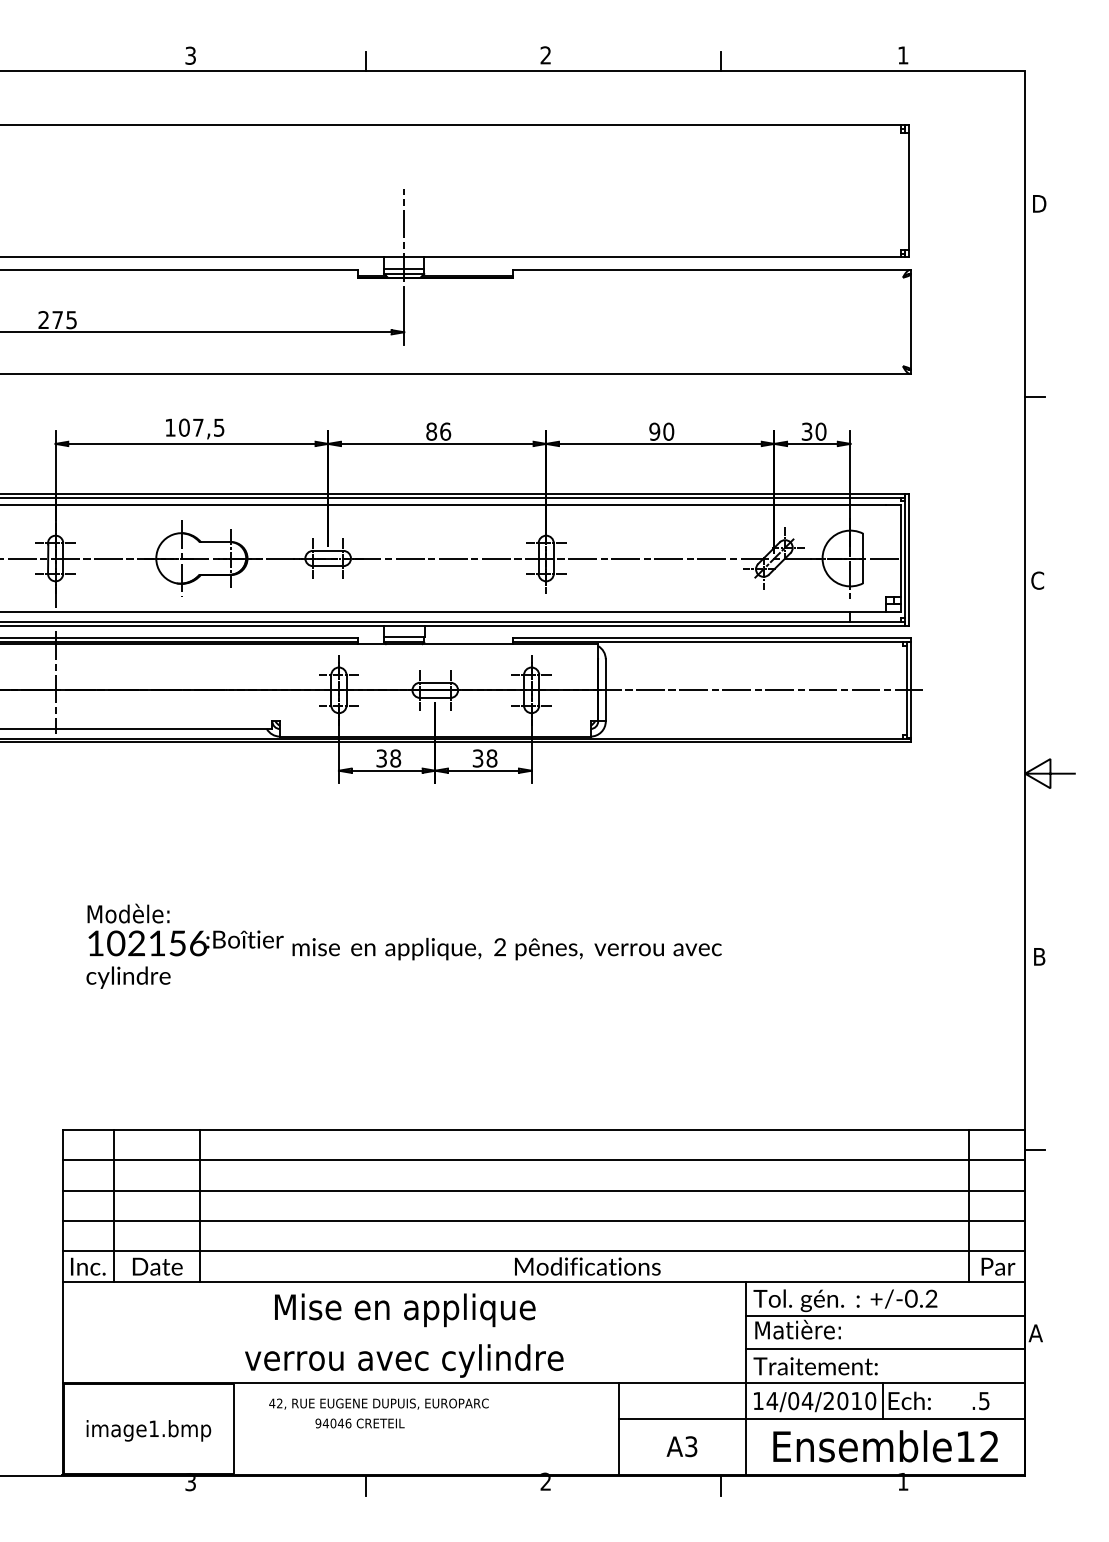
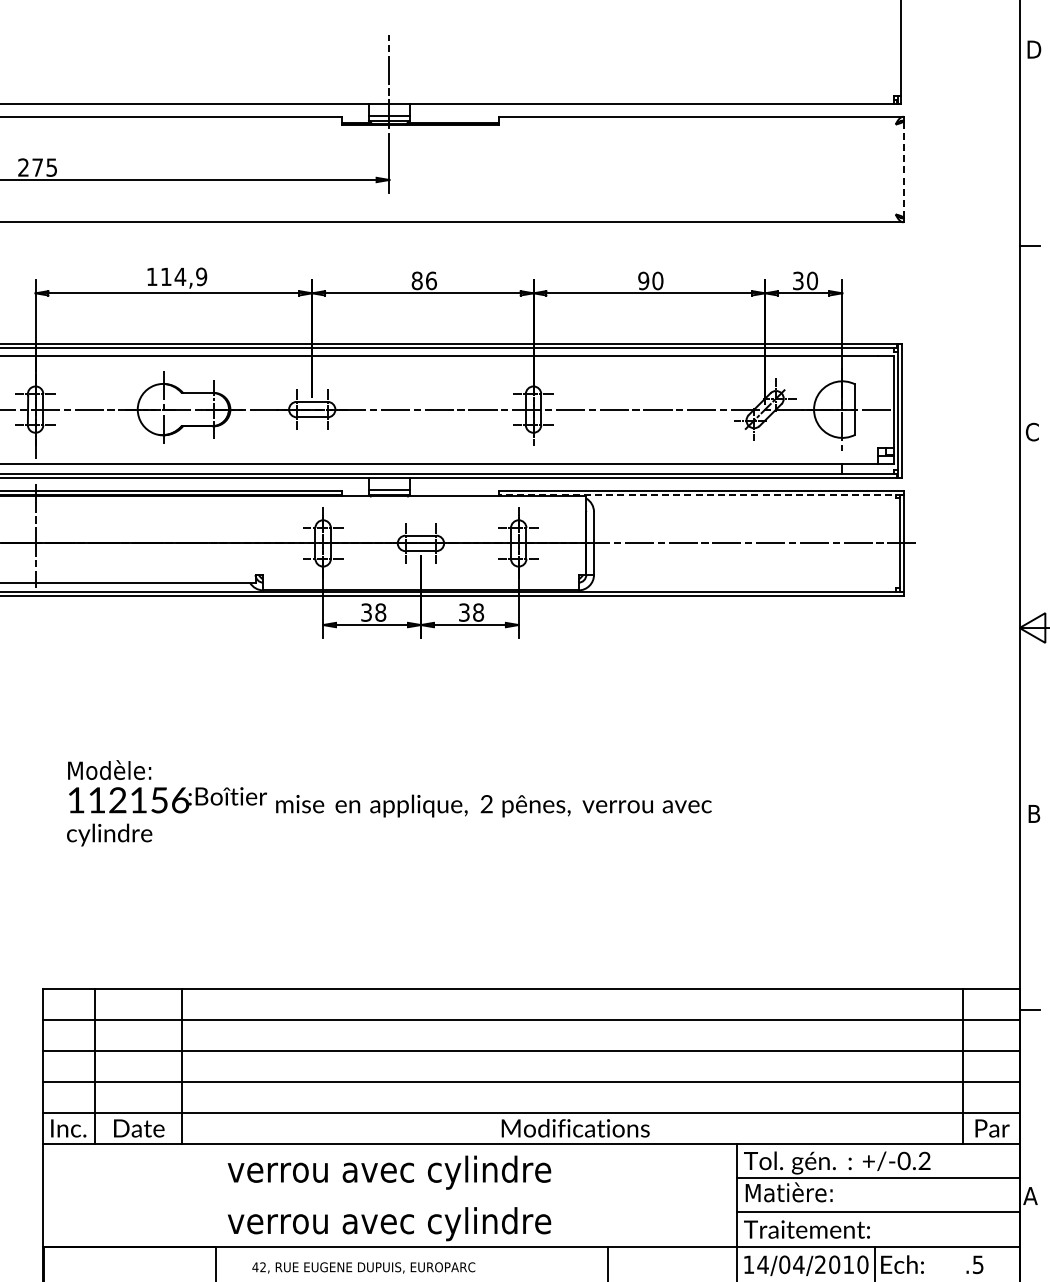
line: (910, 321) -> (903, 169), solid -> dashed
text: (201, 427) -> (183, 276), 107,5 -> 114,9
line: (711, 642) -> (701, 494), solid -> dashed
text: (116, 943) -> (97, 800), 102156 -> 112156
text: (404, 1310) -> (389, 1172), Mise en applique -> verrou avec cylindre

